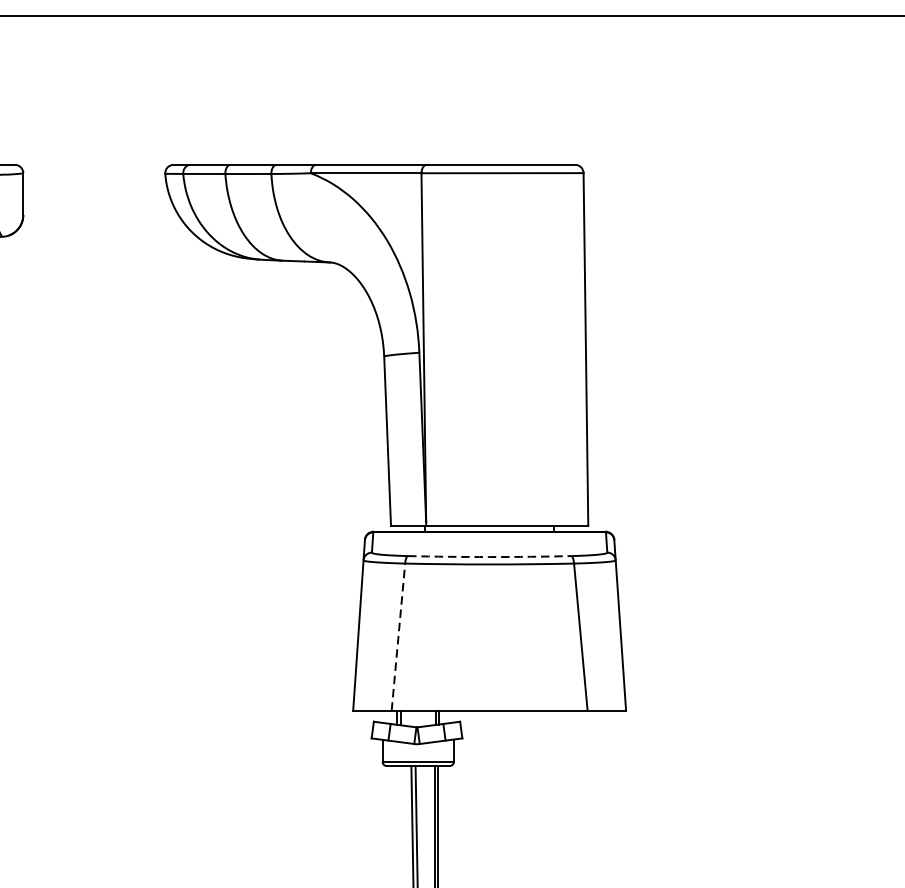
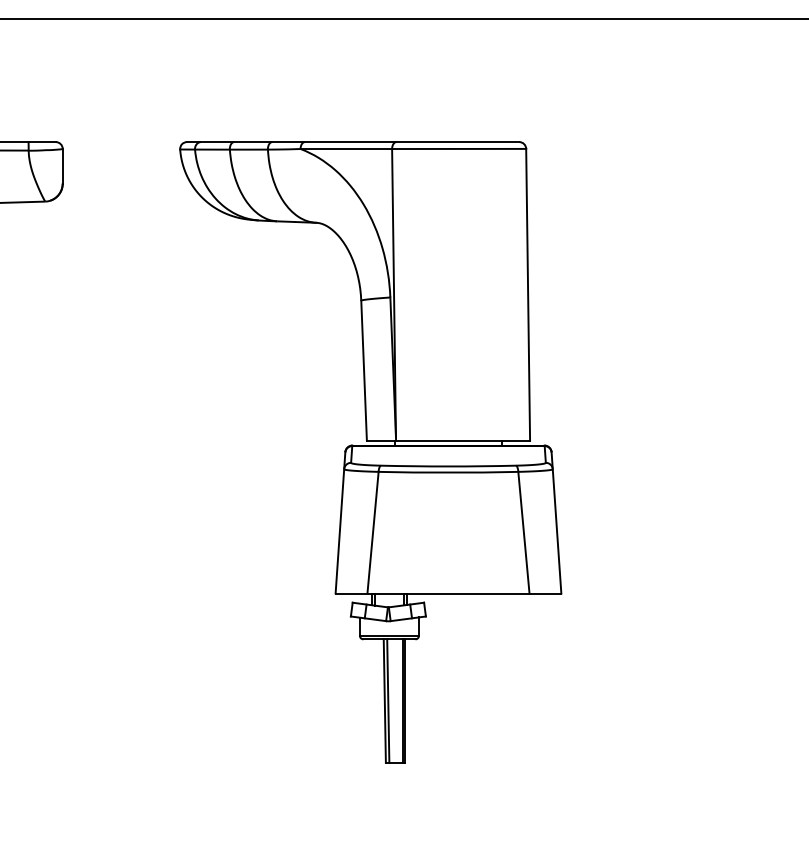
arc: (489, 557) -> (448, 466), dashed -> solid
line: (398, 636) -> (373, 532), dashed -> solid

